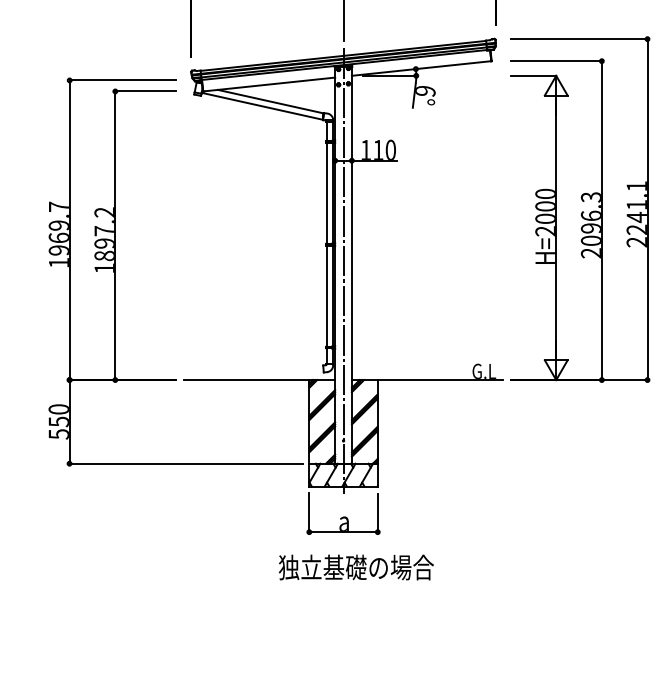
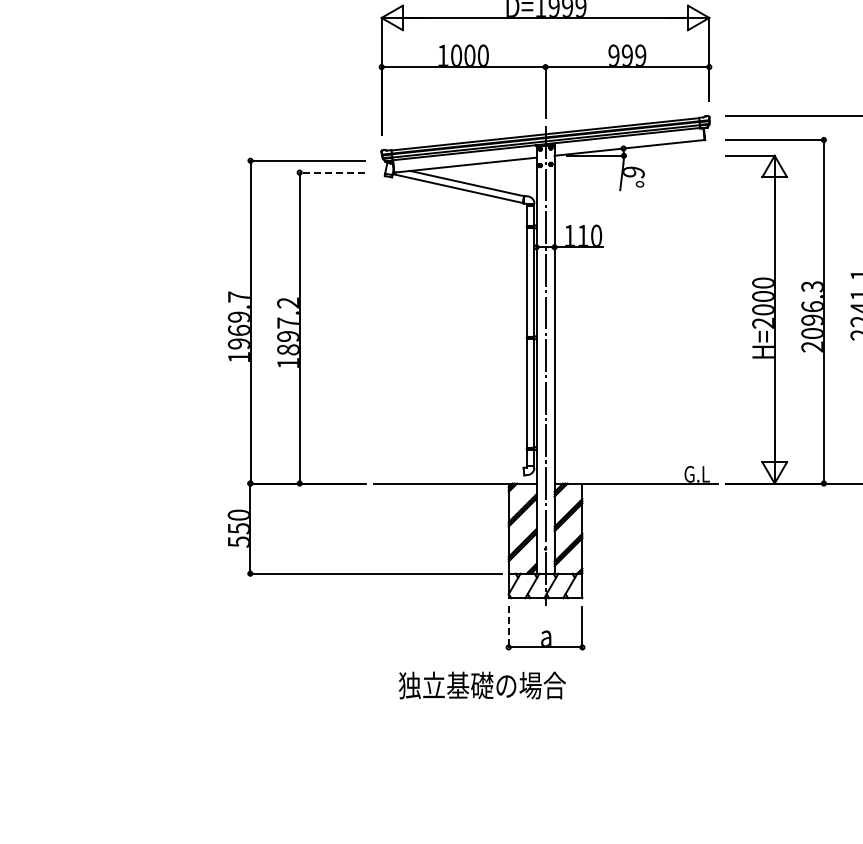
line: (145, 91) -> (332, 172), solid -> dashed
line: (309, 513) -> (508, 627), solid -> dashed
text: (355, 567) -> (481, 685), moved

